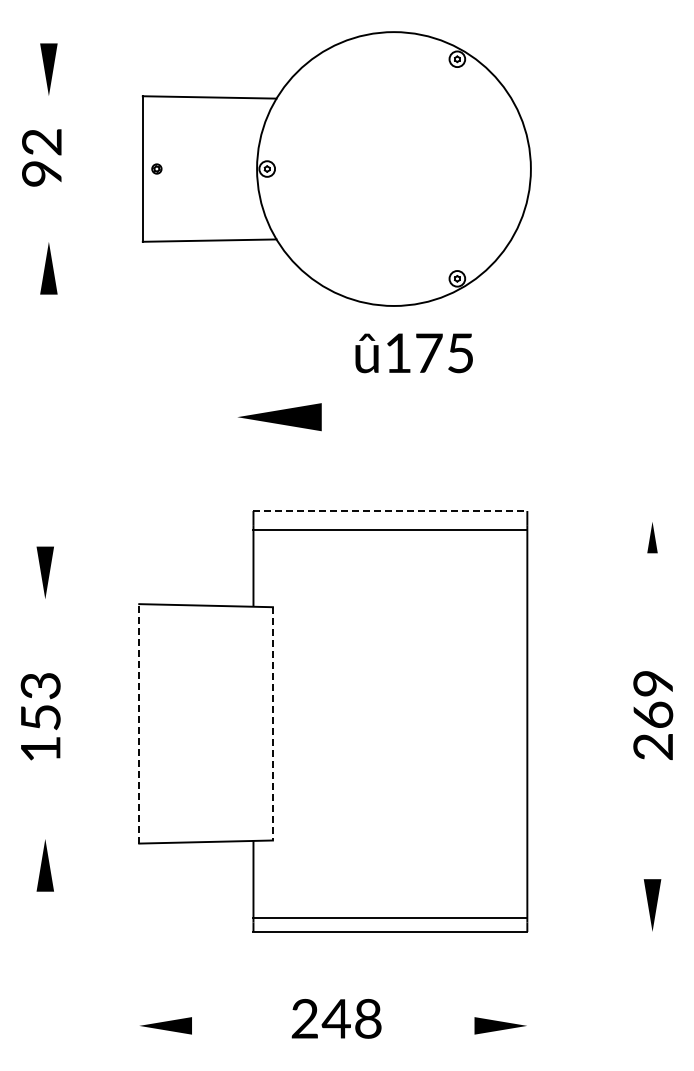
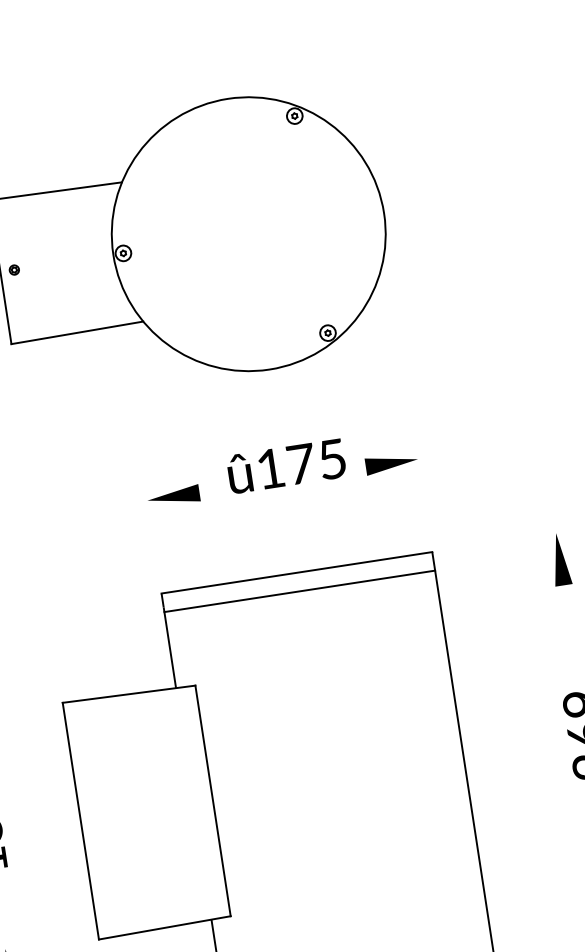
text: (413, 353) -> (285, 466), moved
part: (280, 416) -> (173, 495), size x0.62
part: (500, 416) -> (391, 462), added
line: (390, 511) -> (297, 573), dashed -> solid
part: (652, 537) -> (560, 559), size x1.67
line: (139, 723) -> (81, 820), dashed -> solid
line: (272, 723) -> (212, 800), dashed -> solid

